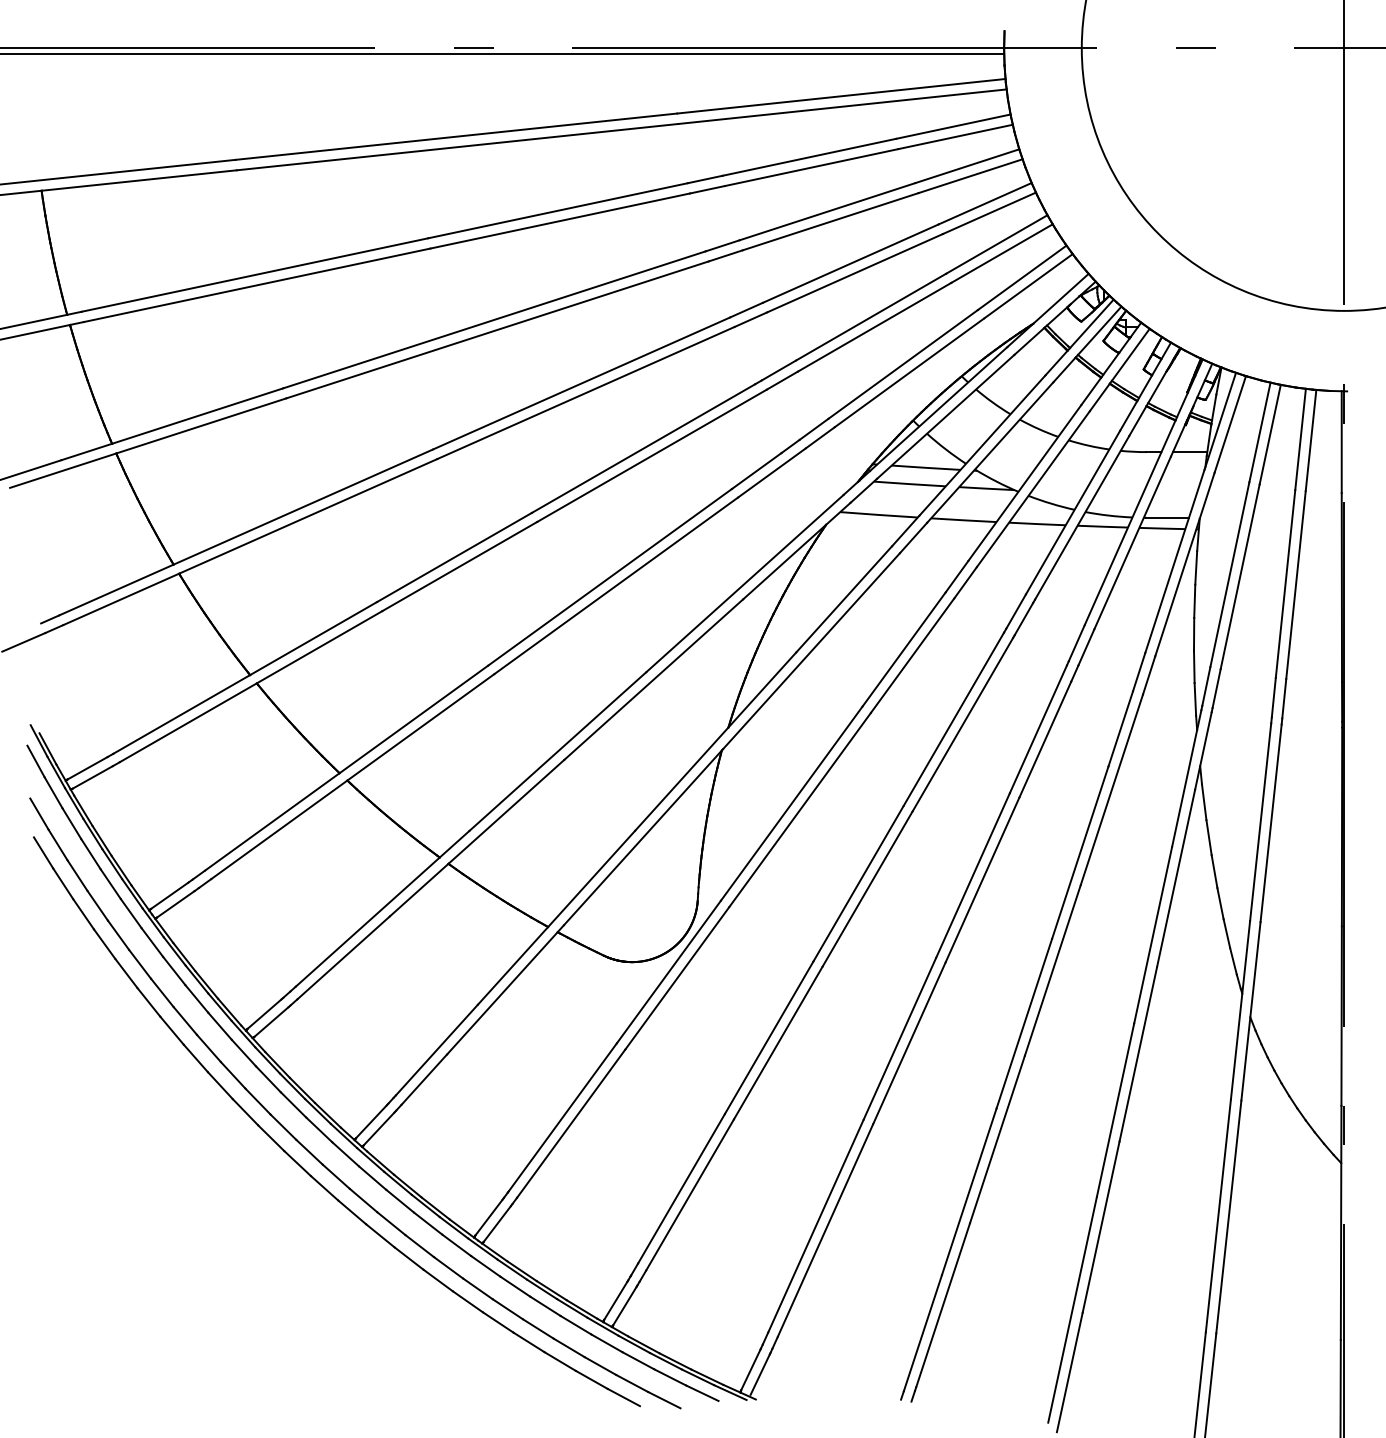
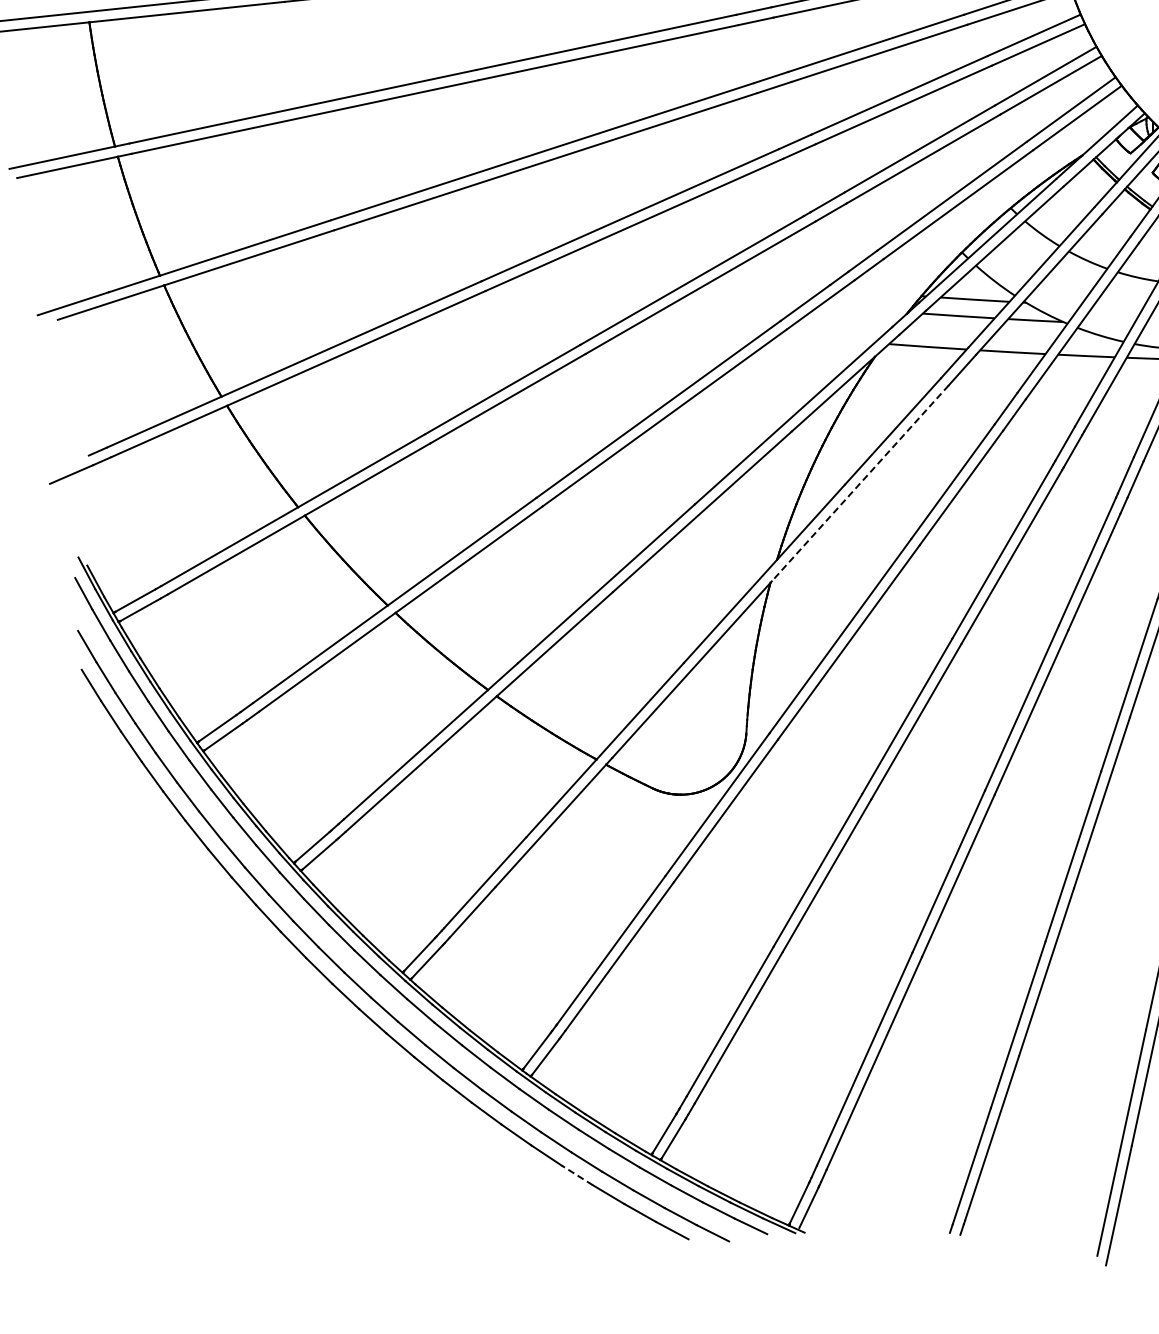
line: (811, 651) -> (860, 483), solid -> dashed
line: (528, 1342) -> (576, 1175), solid -> dashed

